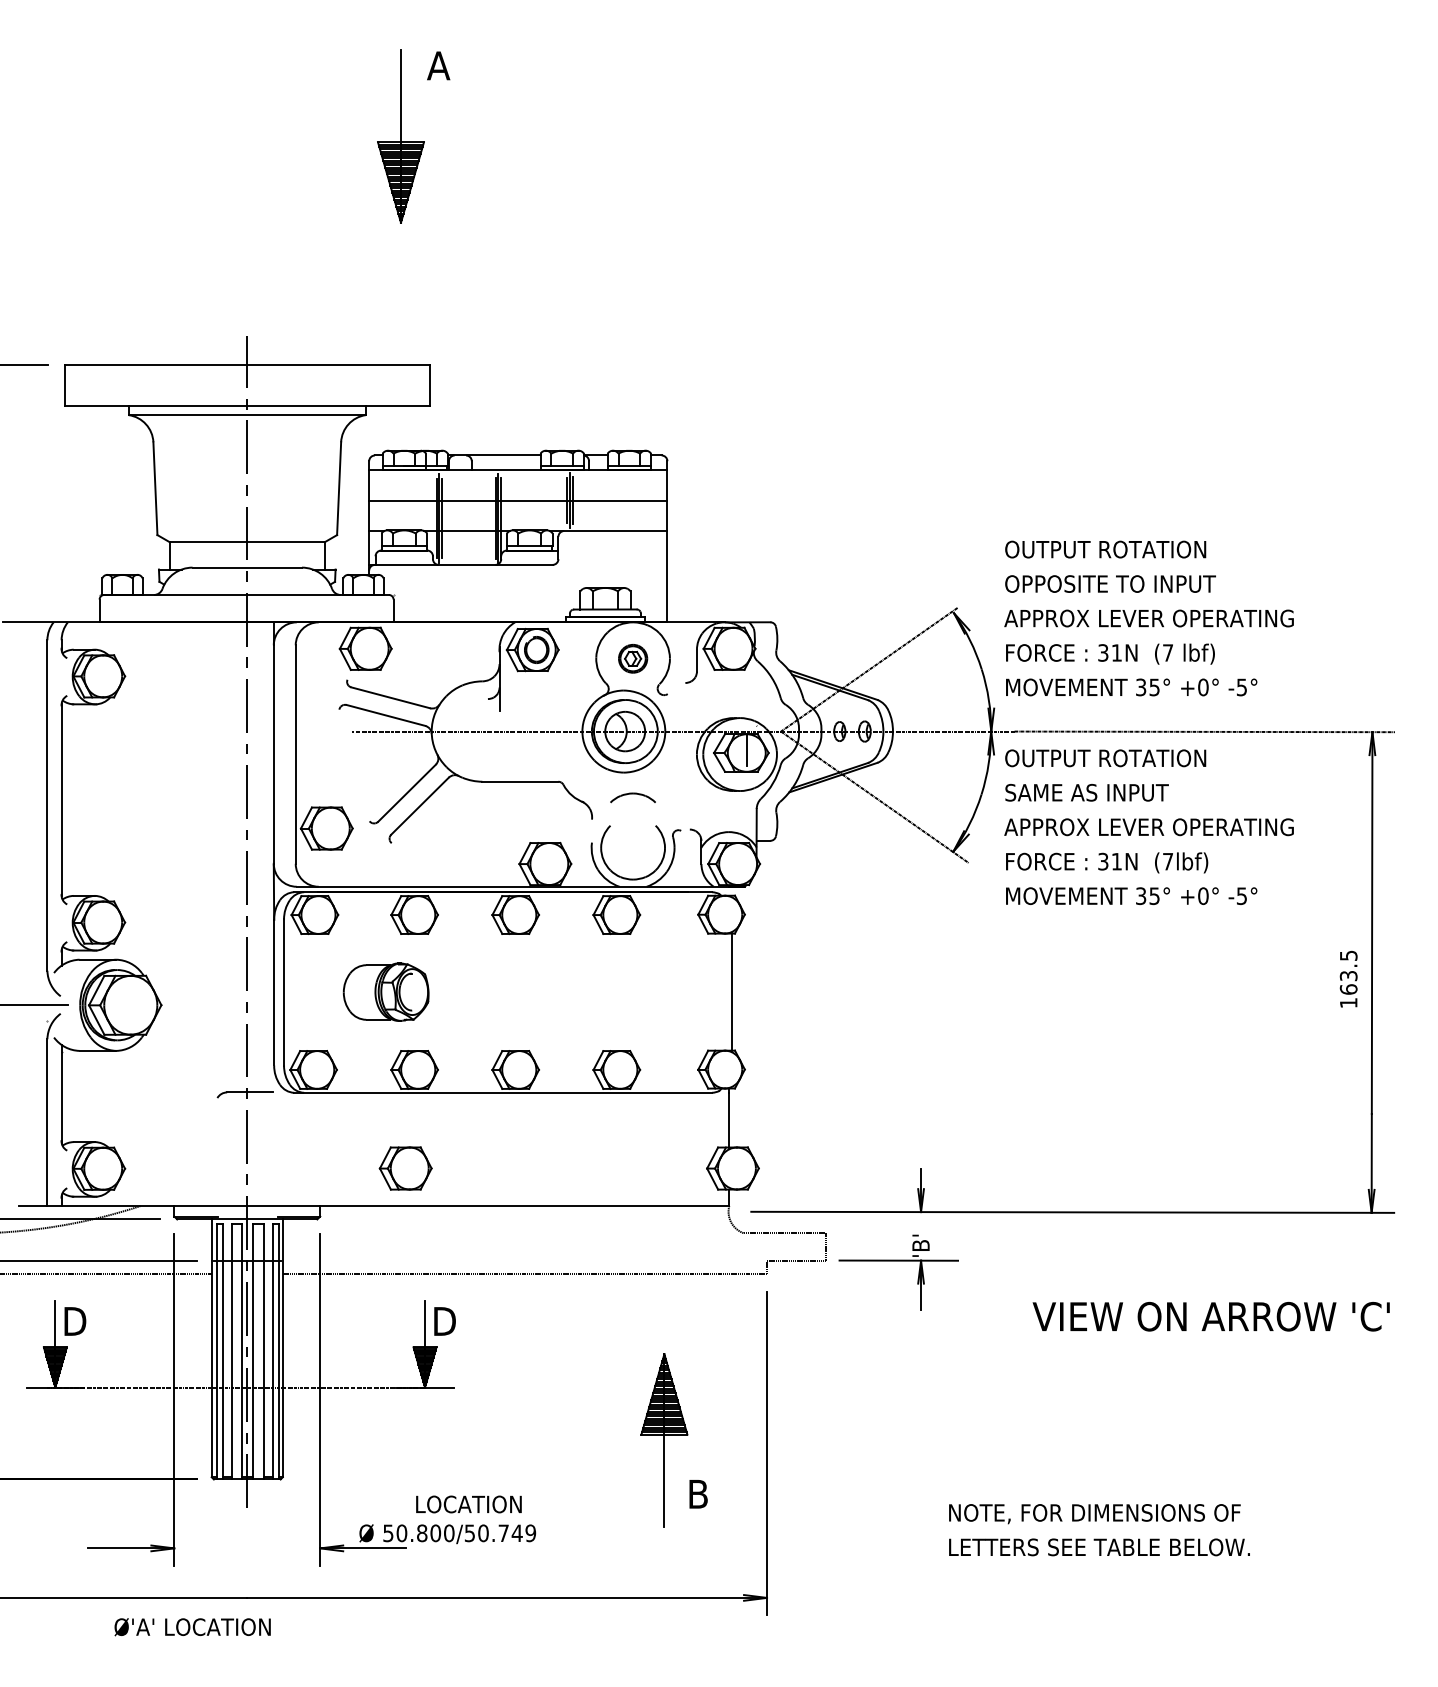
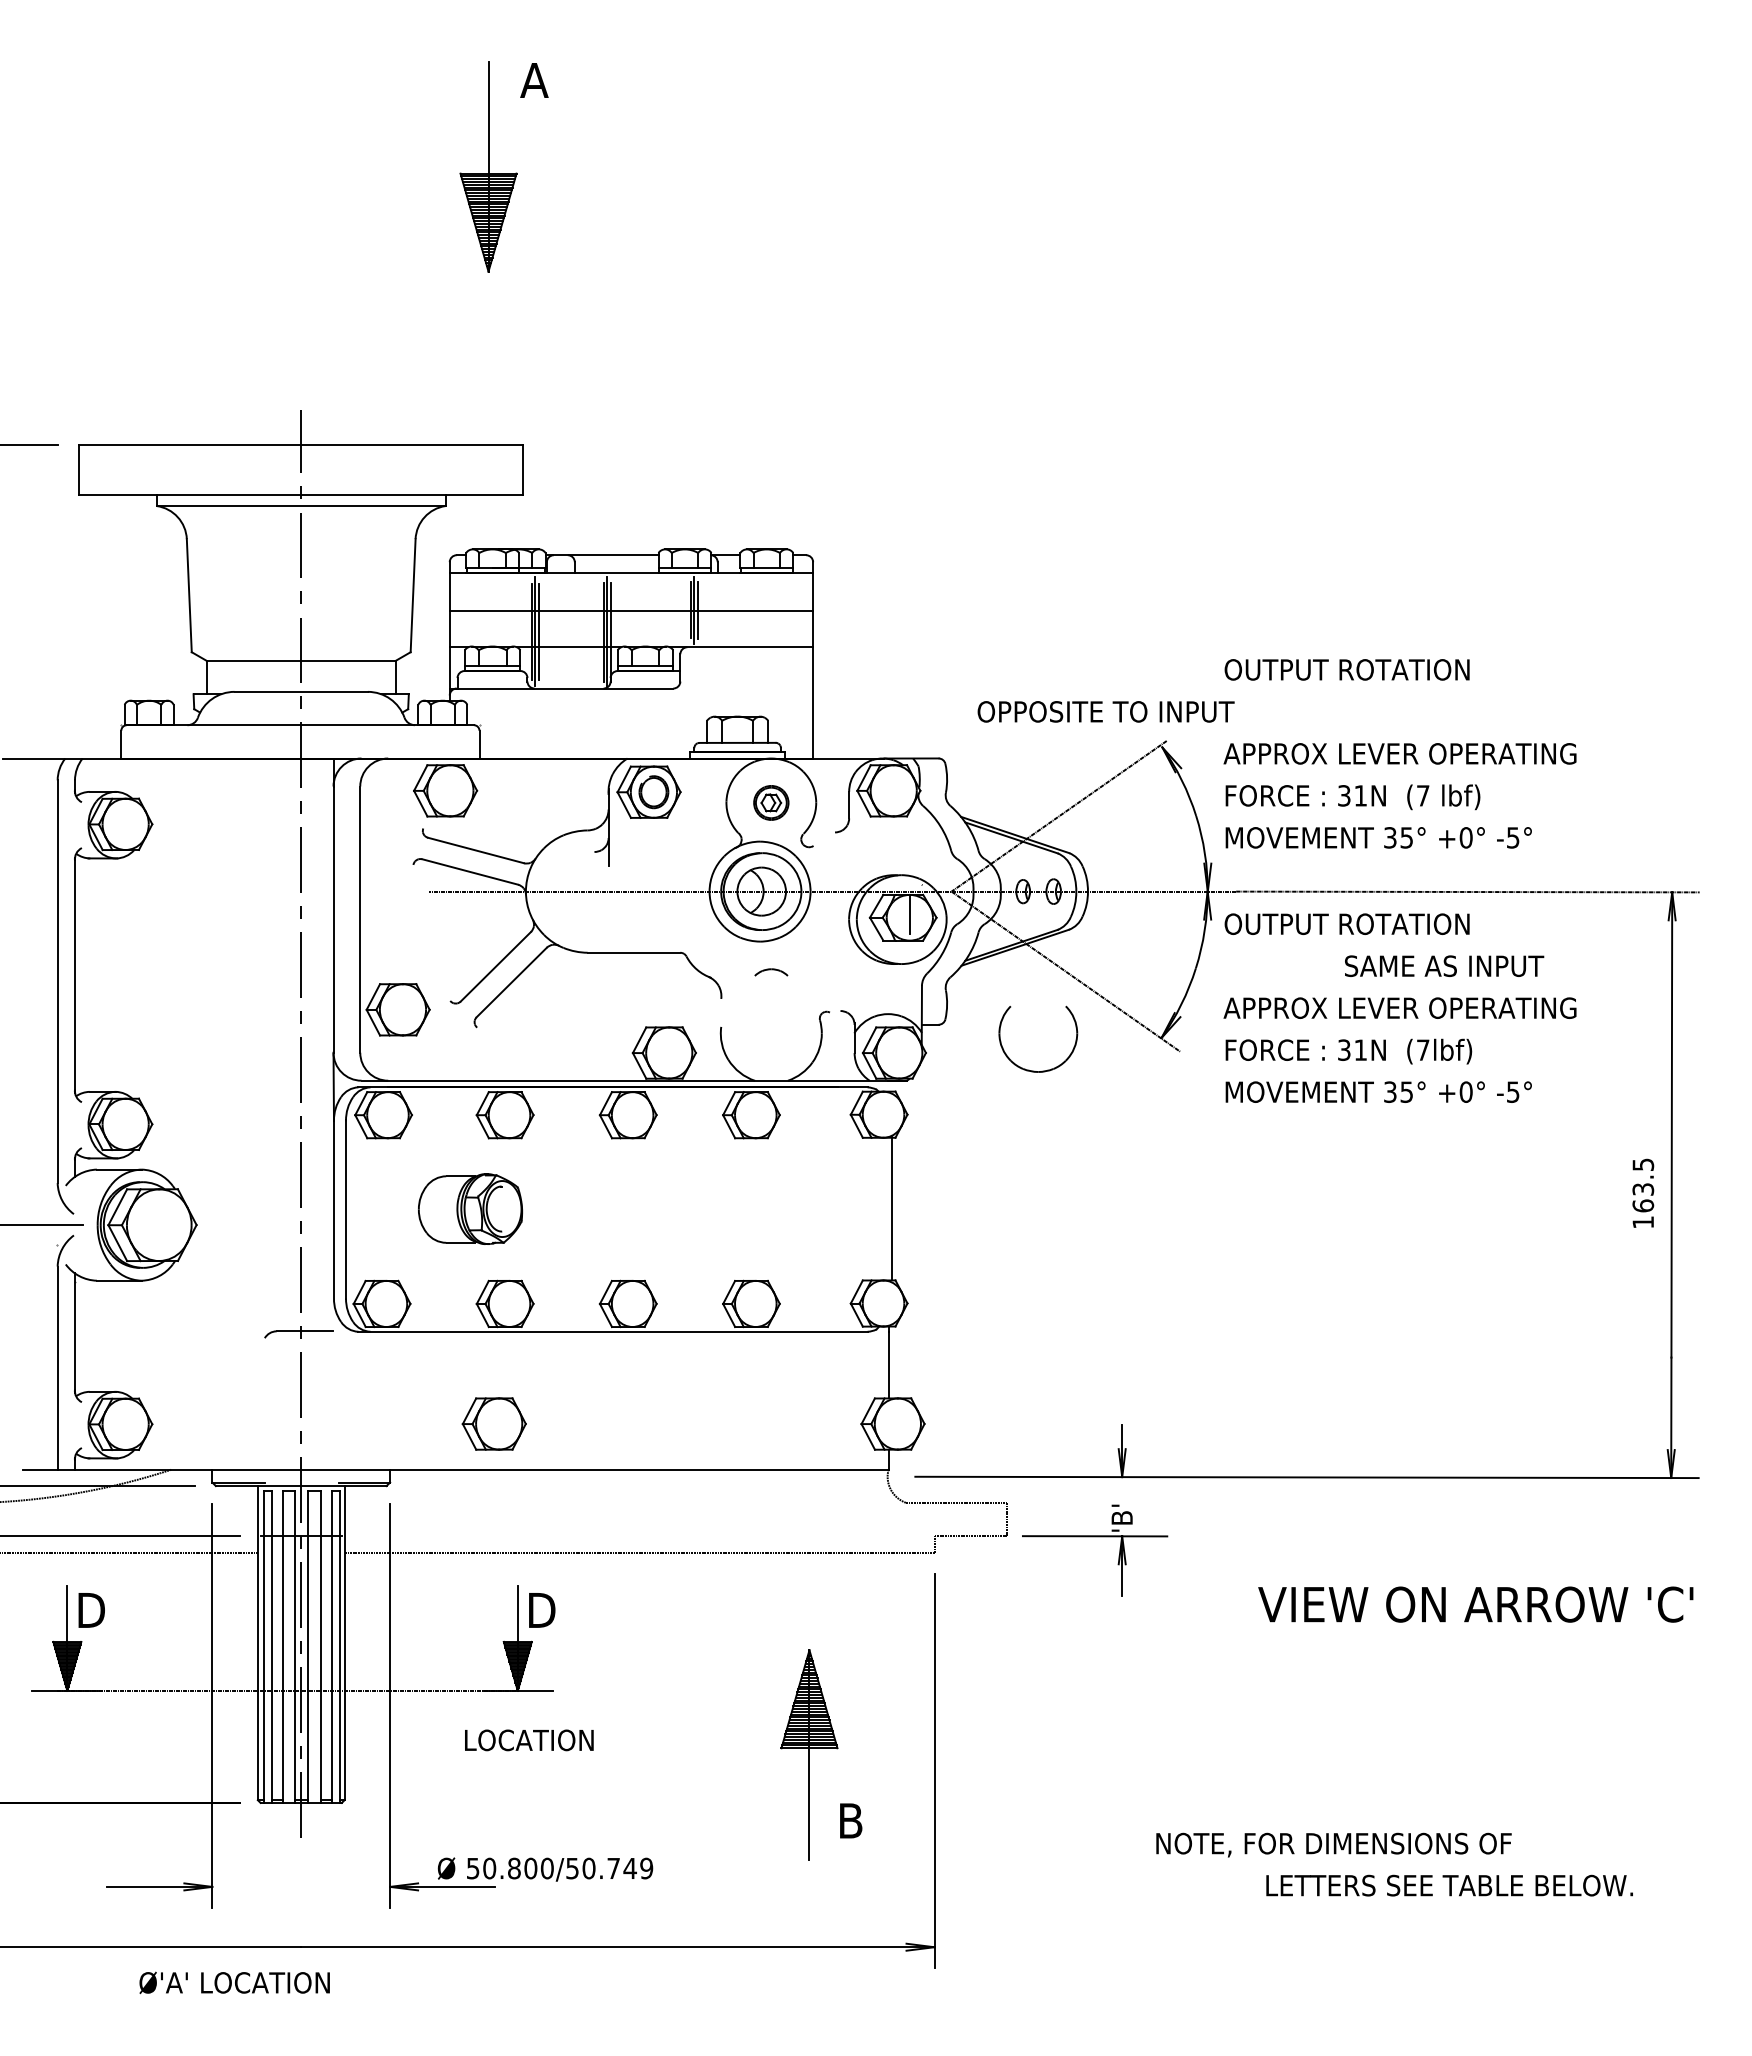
text: (1110, 583) -> (1105, 711), moved
text: (1087, 792) -> (1444, 965), moved
part: (633, 797) -> (771, 972), size x0.6
part: (629, 878) -> (1034, 1070), moved
text: (469, 1504) -> (529, 1740), moved
text: (1099, 1547) -> (1449, 1885), moved

